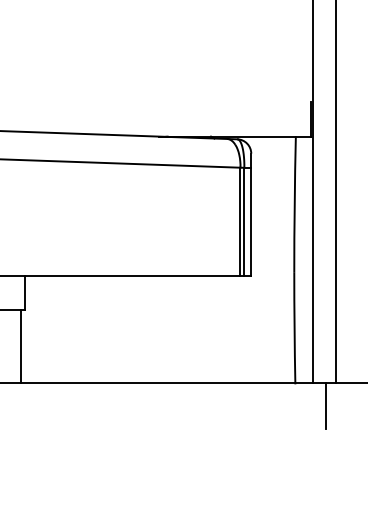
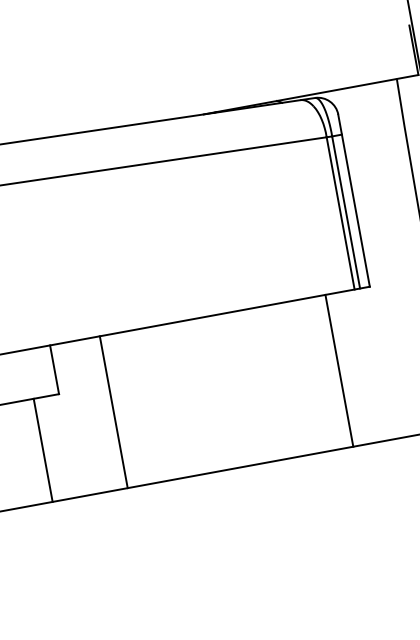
line: (60, 329) -> (114, 412), added
line: (219, 329) -> (339, 371), added
line: (20, 346) -> (42, 450), moved

